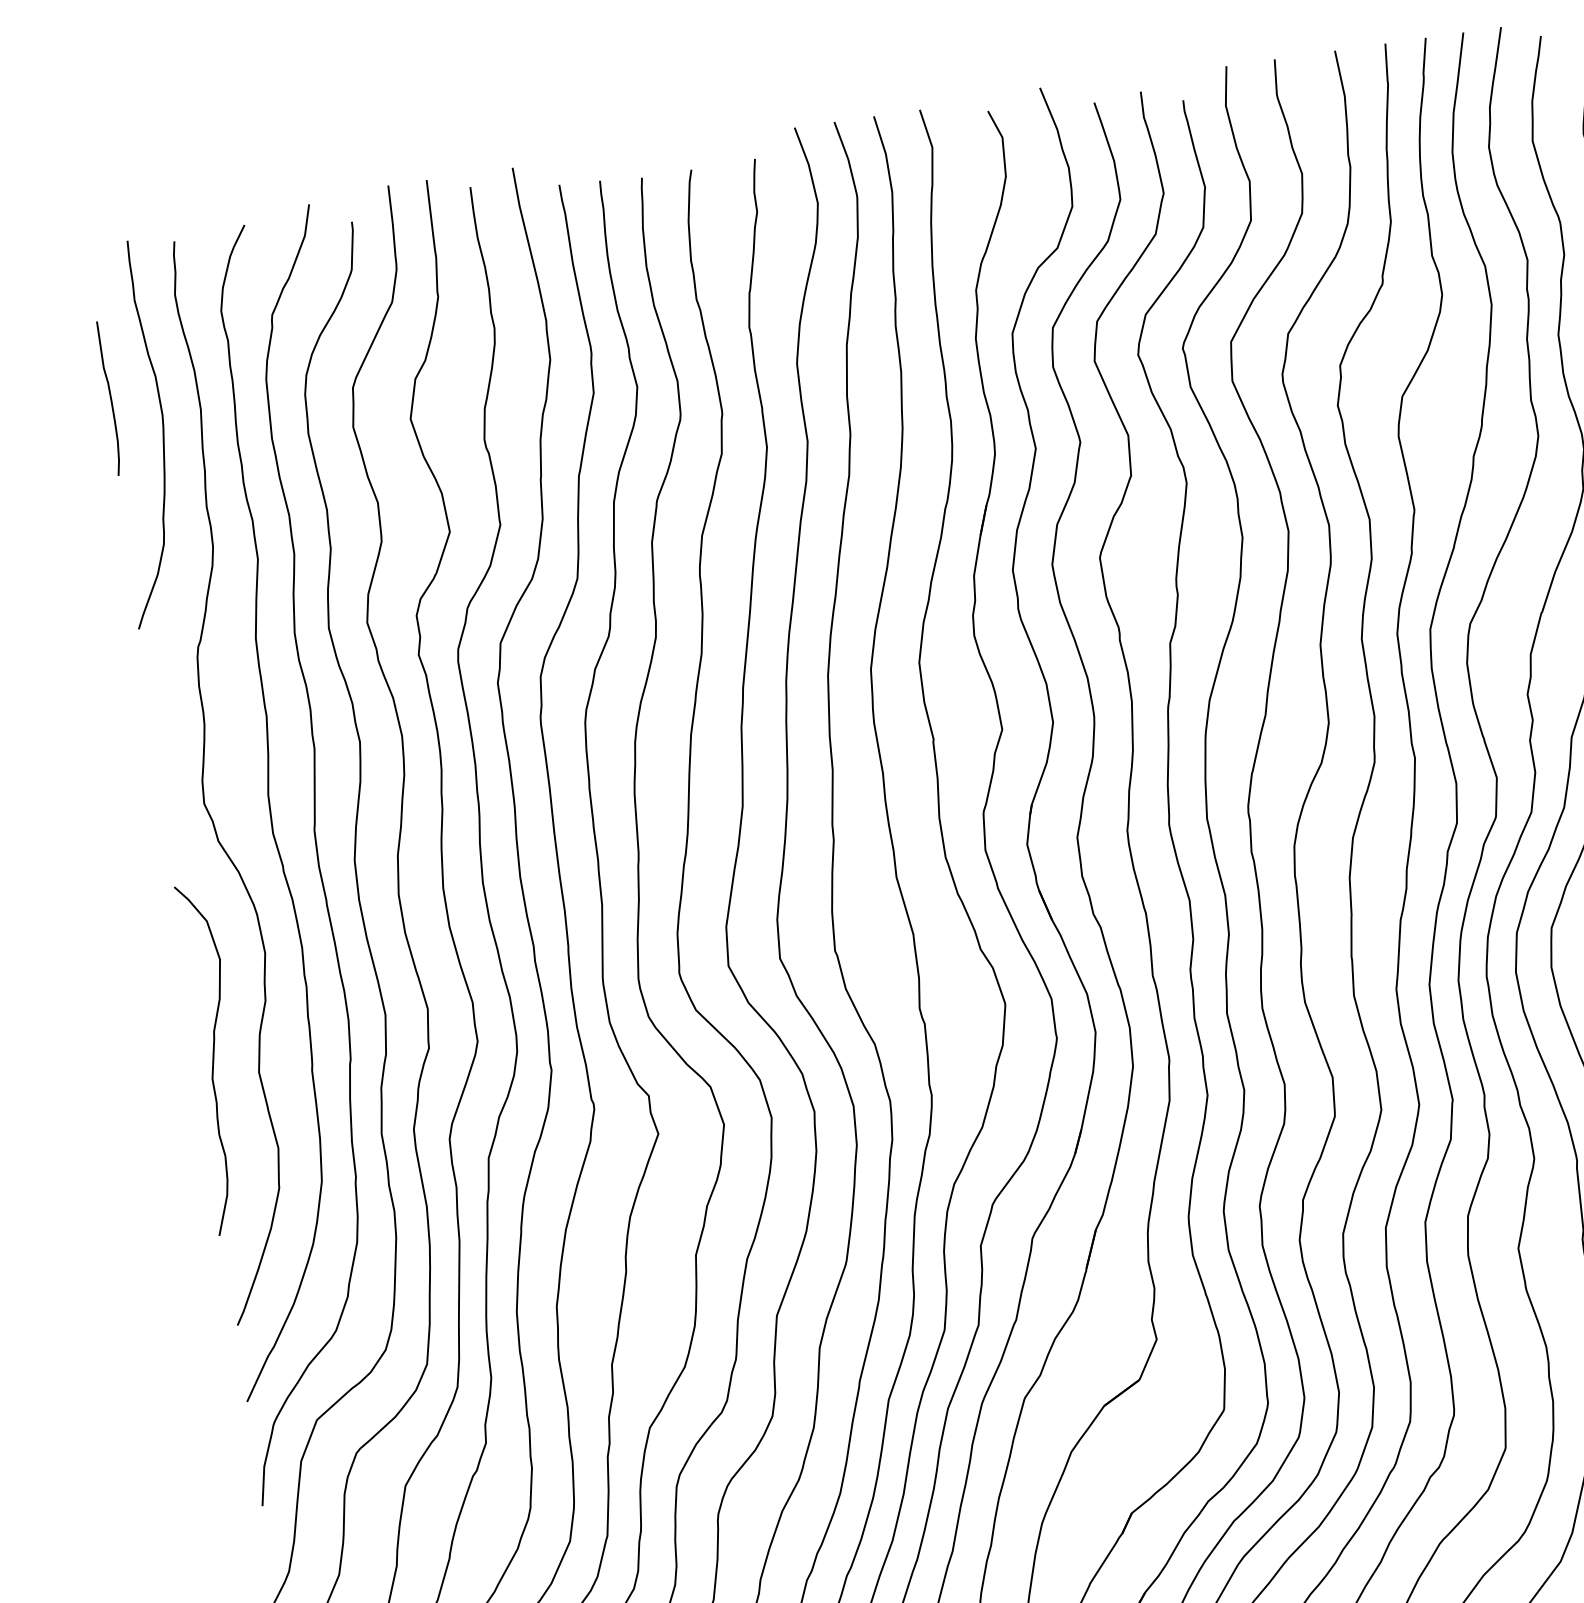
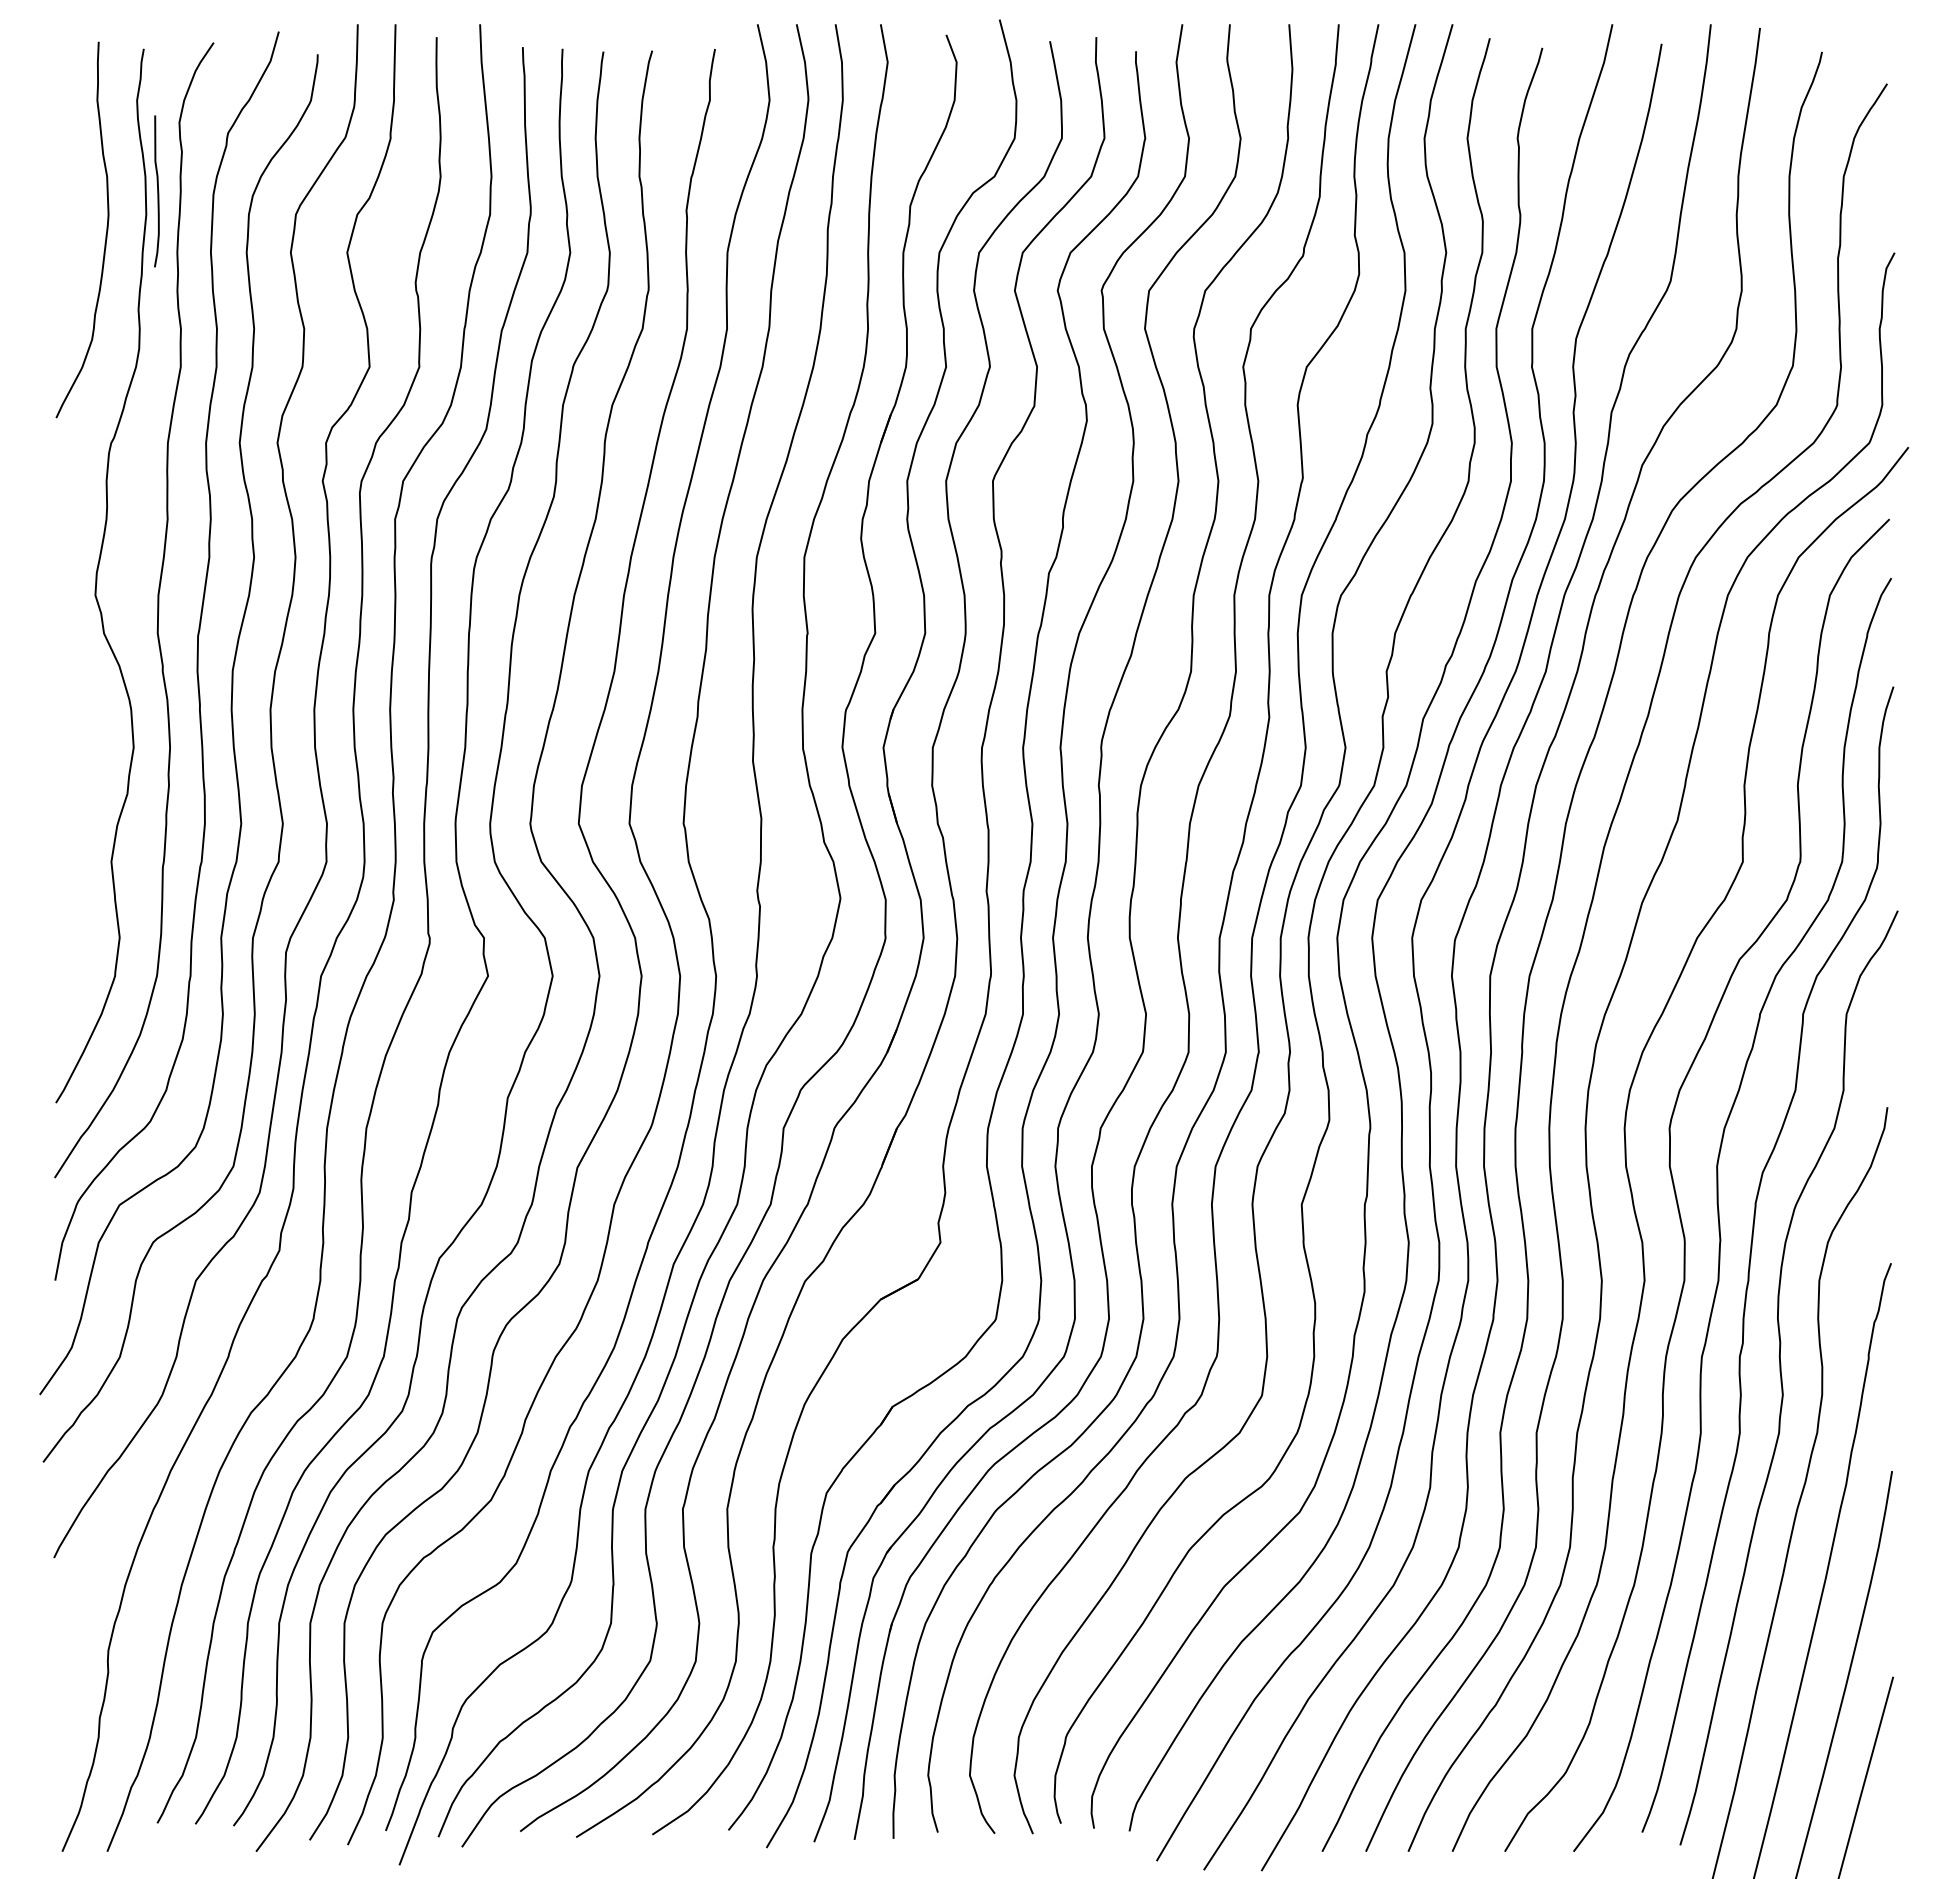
curve: (110, 398) -> (157, 191), moved
curve: (214, 1058) -> (70, 842), removed

